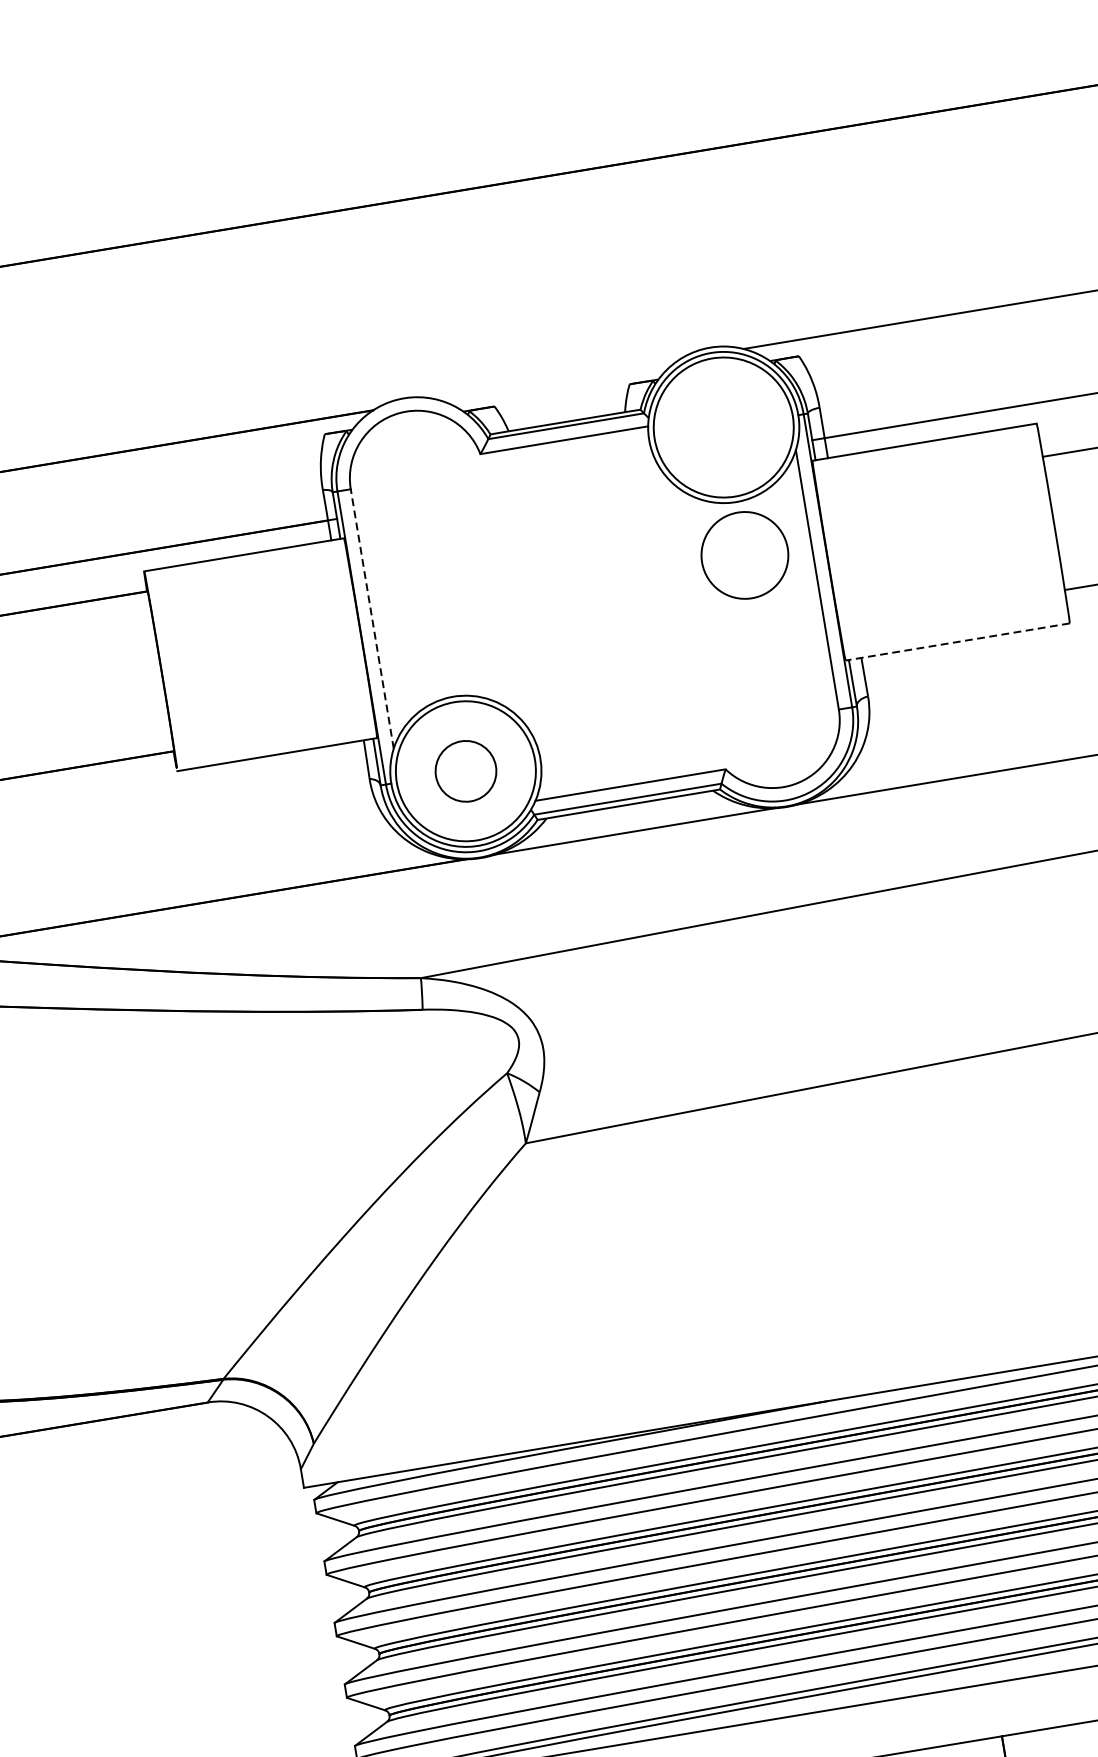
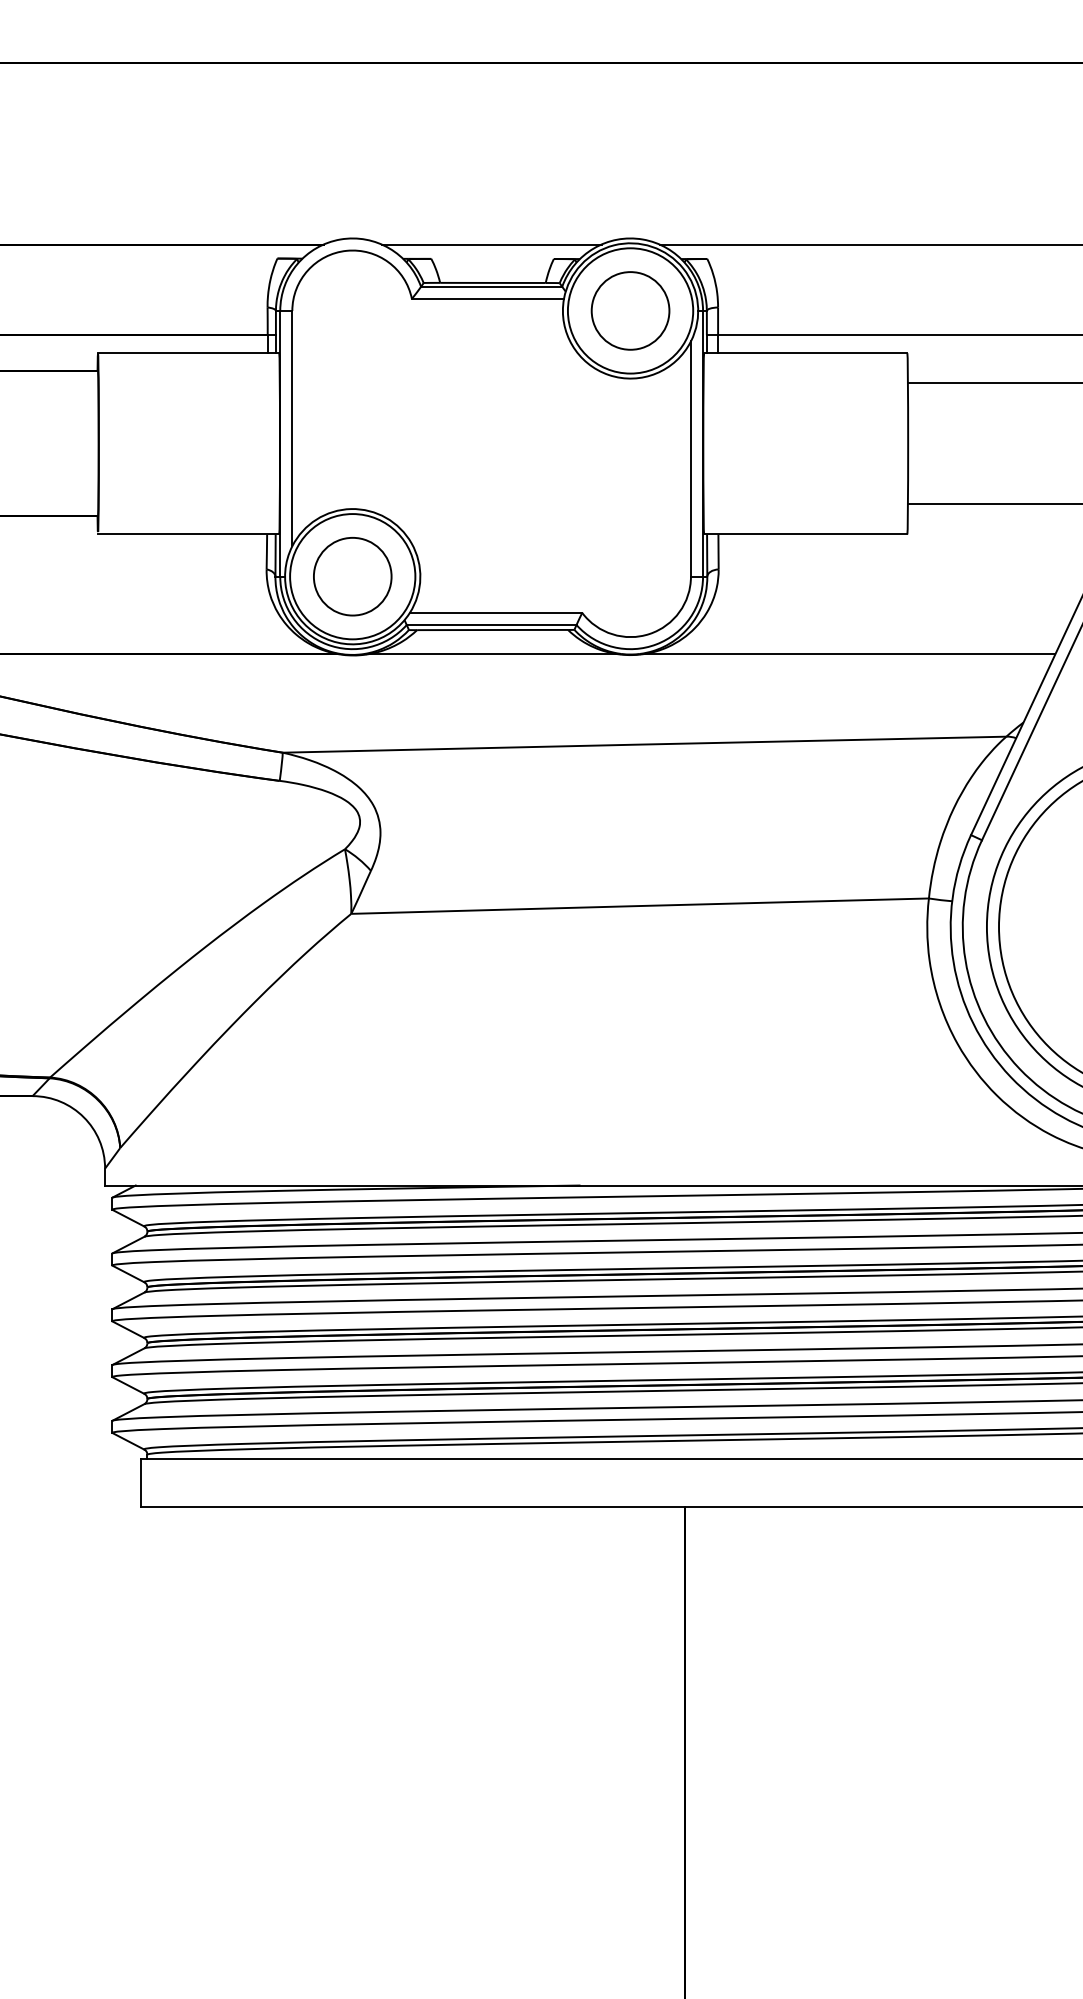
line: (558, 379) -> (491, 244), added
circle: (744, 554) -> (630, 310), moved
line: (372, 618) -> (292, 428), dashed -> solid
line: (957, 642) -> (805, 534), dashed -> solid
circle: (465, 771) -> (352, 576), size x1.43

